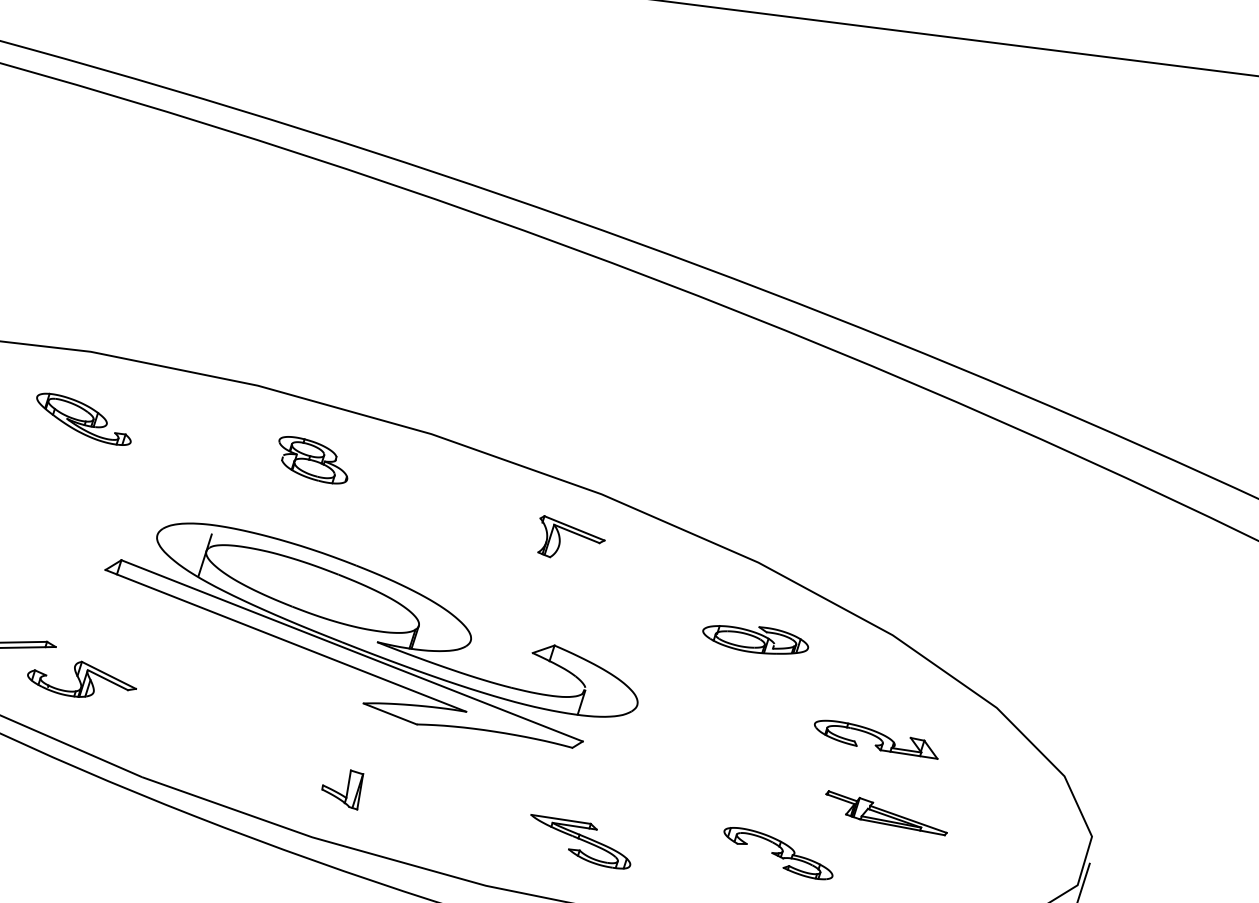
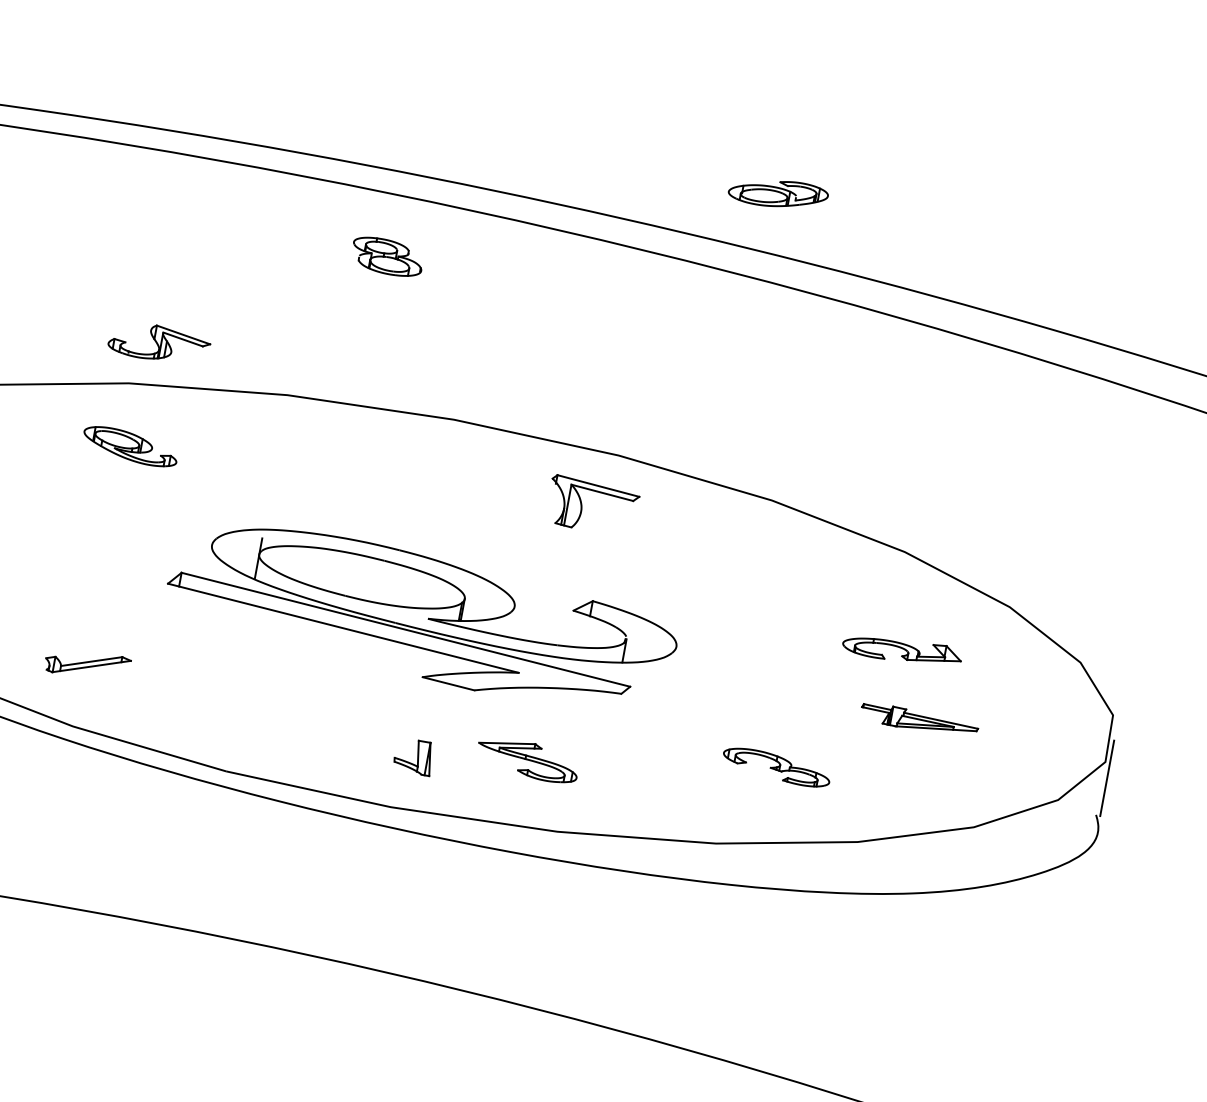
part: (313, 459) -> (387, 256), moved
part: (570, 538) -> (595, 500), size x1.4
part: (754, 639) -> (777, 194), moved
part: (82, 679) -> (159, 341), moved
part: (580, 842) -> (527, 762), moved
part: (778, 853) -> (776, 767), moved

